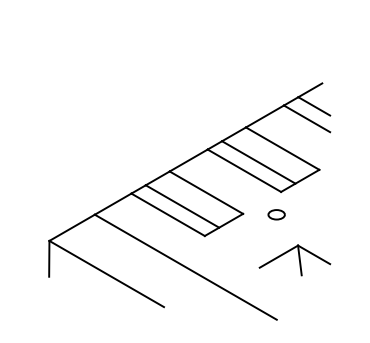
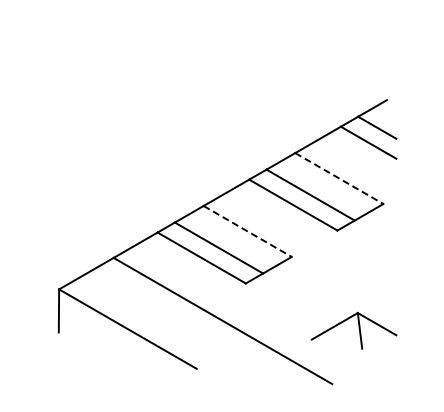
line: (282, 148) -> (339, 178), solid -> dashed
line: (206, 192) -> (247, 231), solid -> dashed
part: (276, 214) -> (331, 257), removed
part: (294, 260) -> (353, 330), moved

